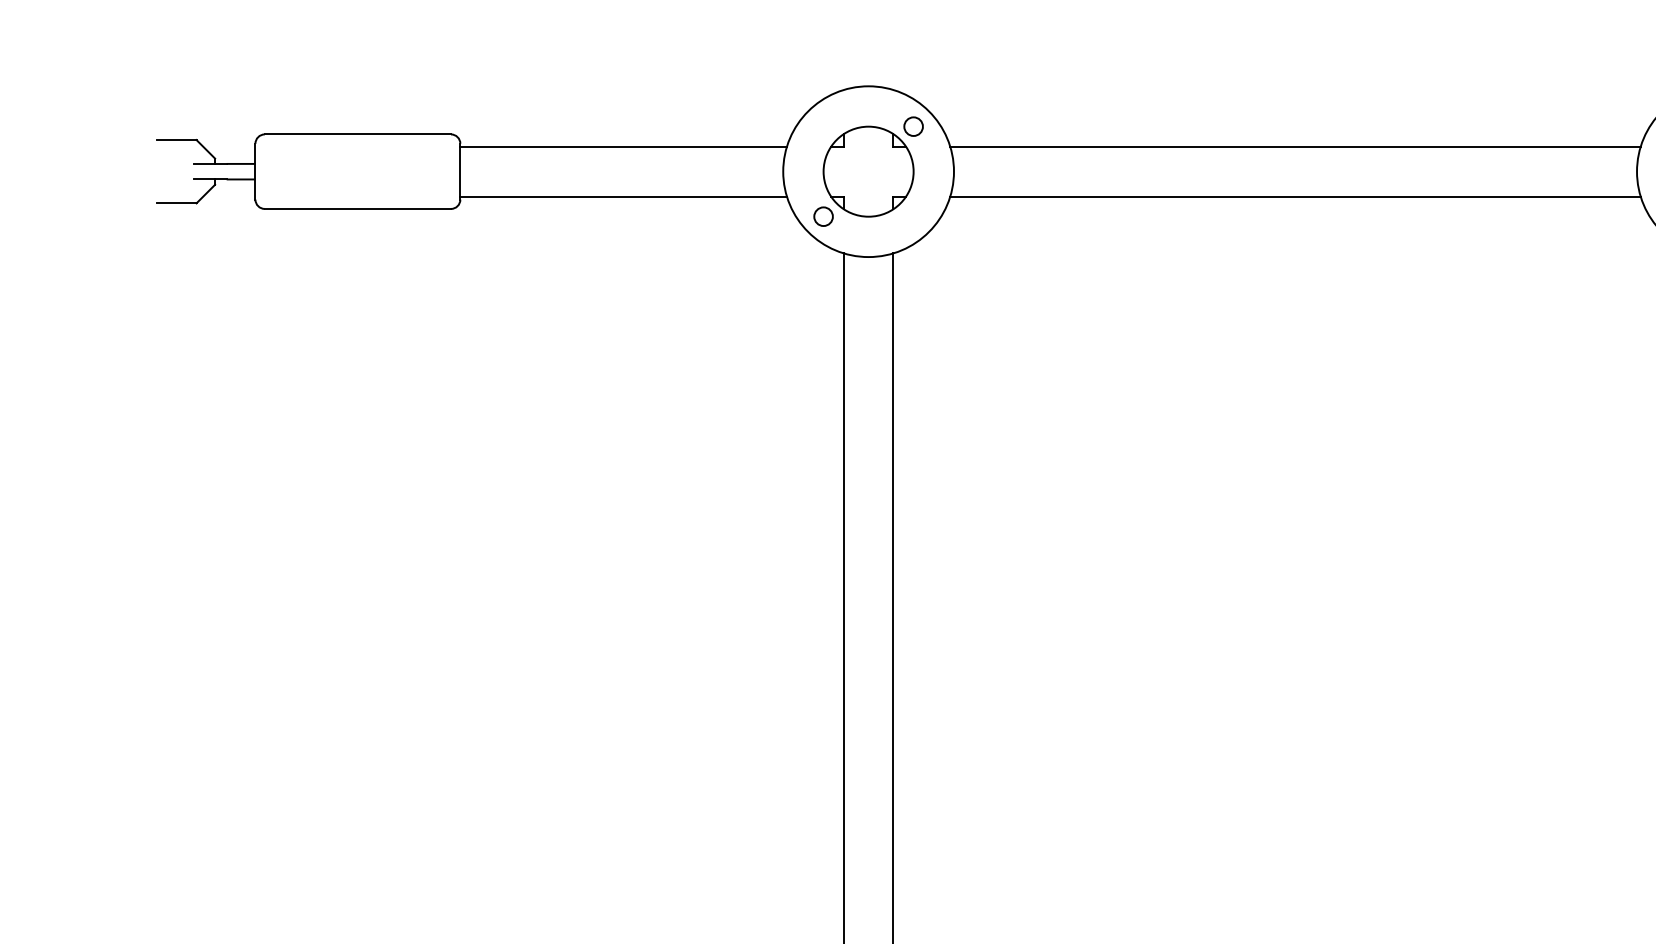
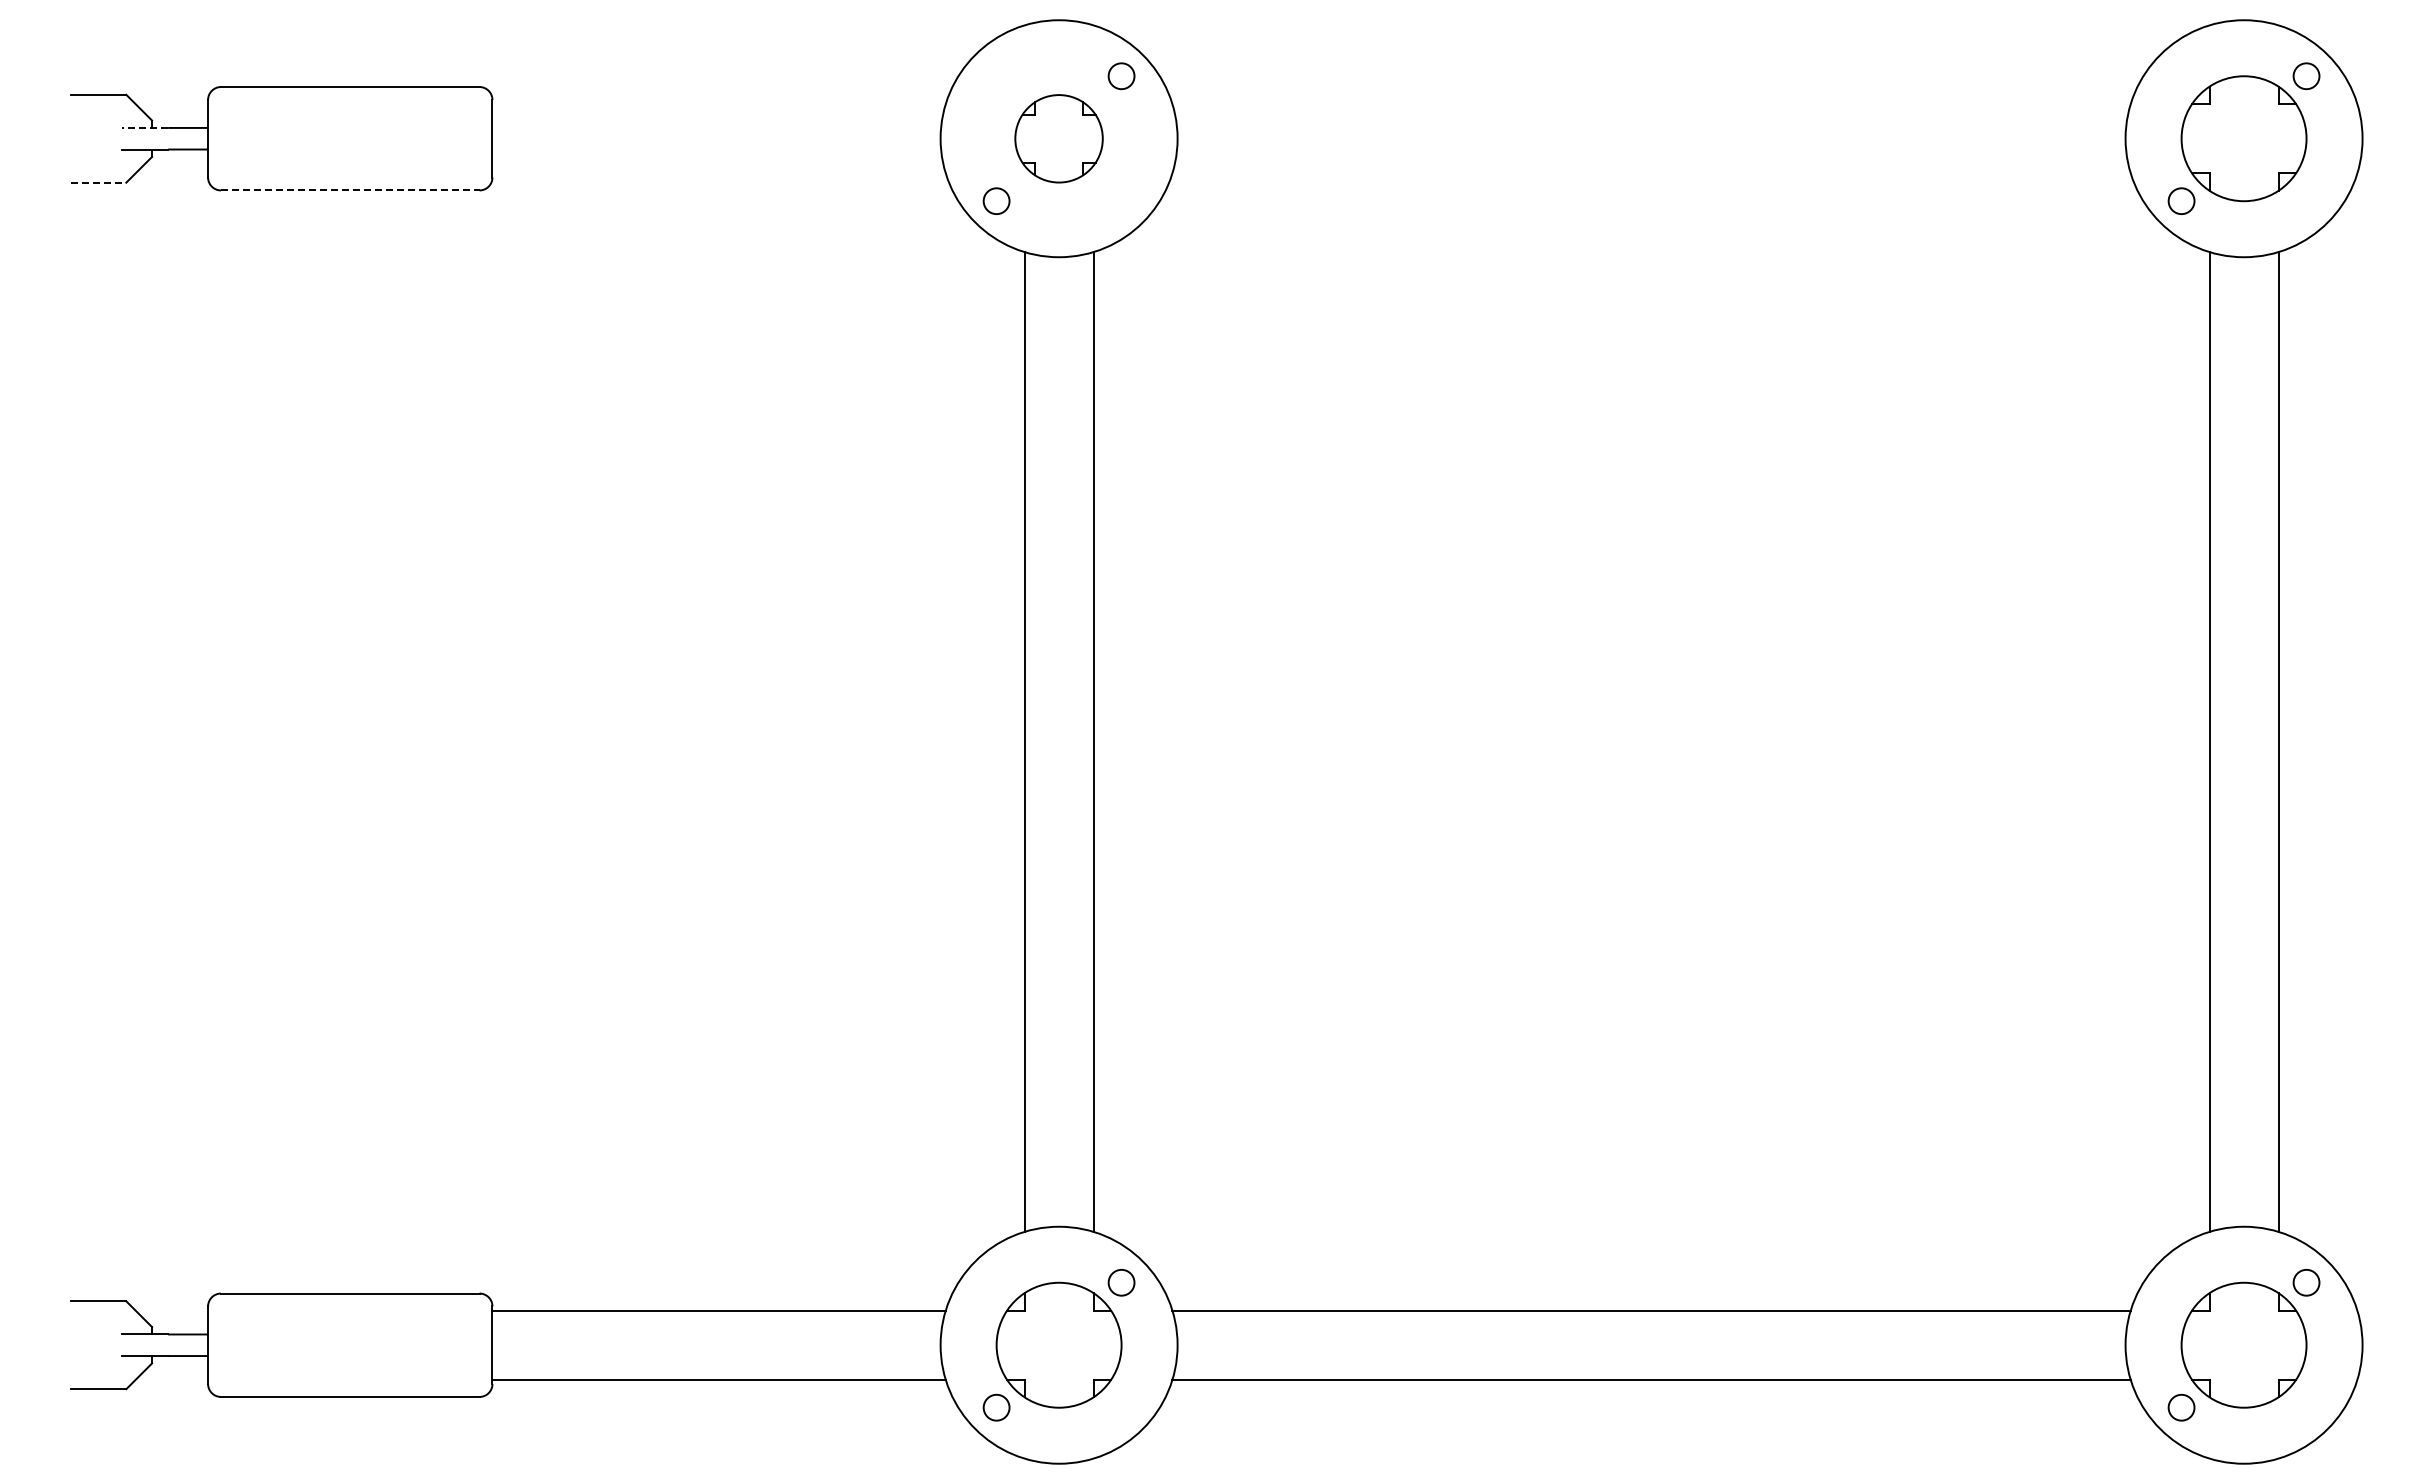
line: (623, 147) -> (718, 104), removed
line: (1295, 147) -> (1651, 104), removed
line: (210, 163) -> (145, 127), solid -> dashed
part: (868, 171) -> (1058, 138), size x0.7
line: (623, 196) -> (718, 173), removed
line: (1295, 196) -> (1651, 173), removed
line: (176, 203) -> (98, 182), solid -> dashed
line: (358, 208) -> (350, 190), solid -> dashed

